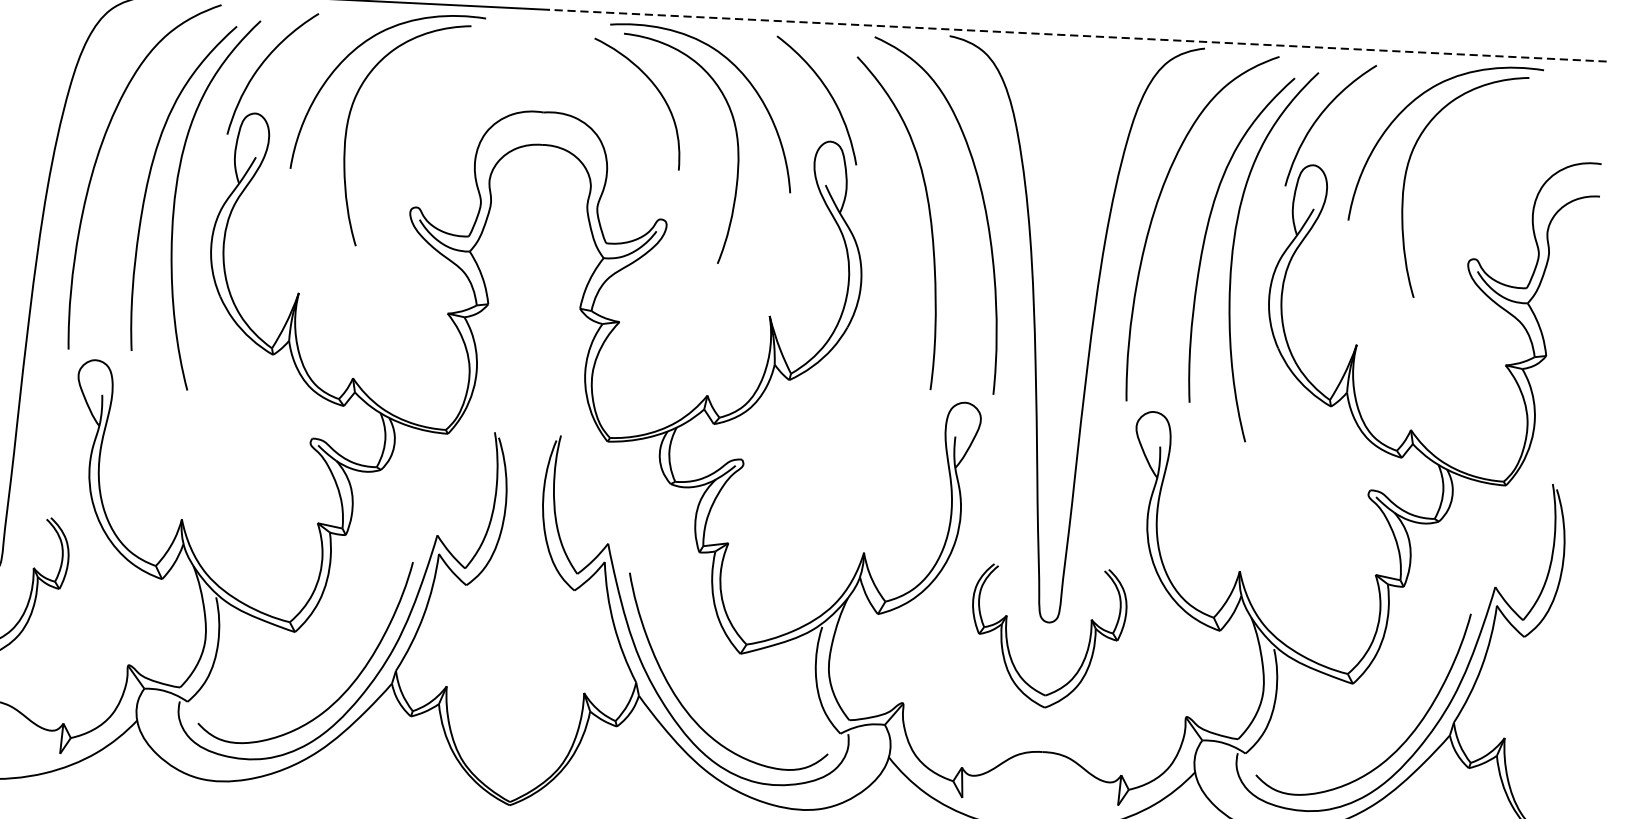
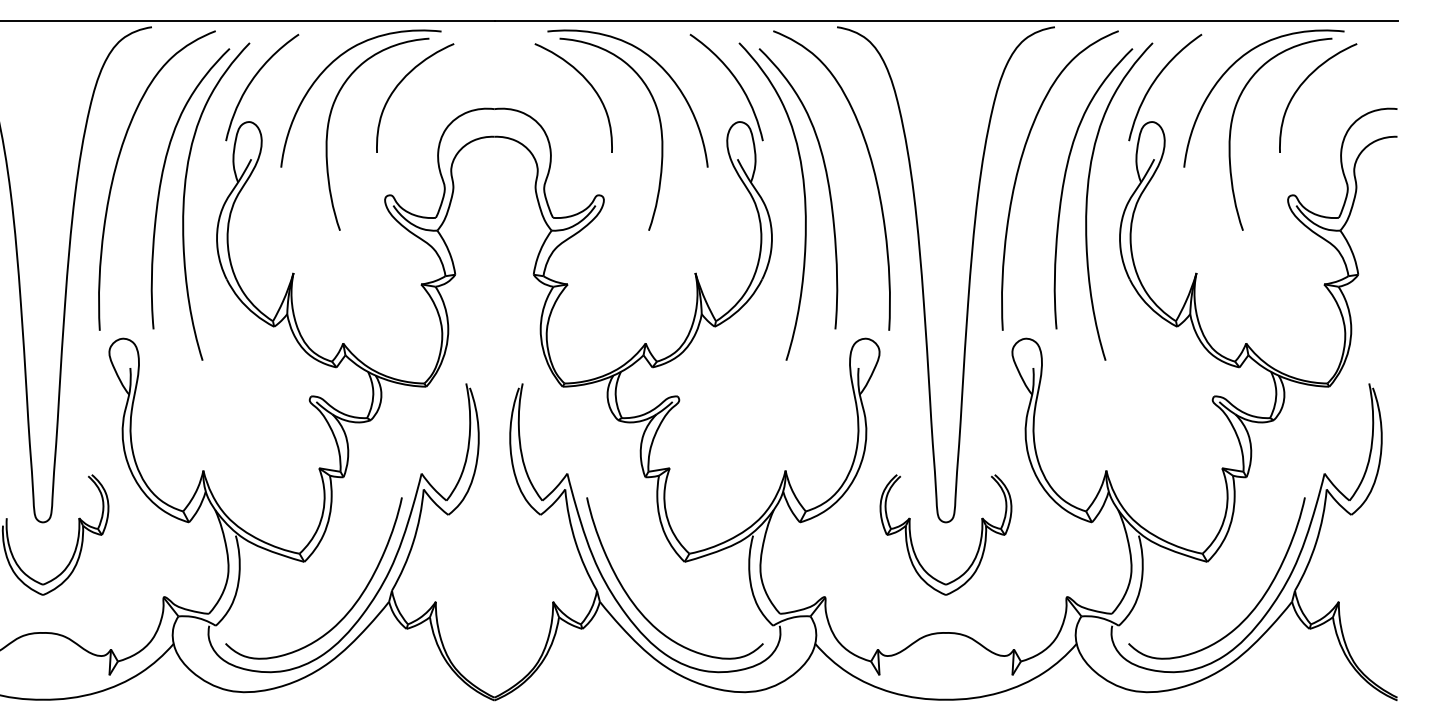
line: (1077, 35) -> (945, 21), dashed -> solid
curve: (436, 75) -> (401, 82), added
curve: (1494, 127) -> (1304, 82), added
curve: (900, 230) -> (803, 194), added

